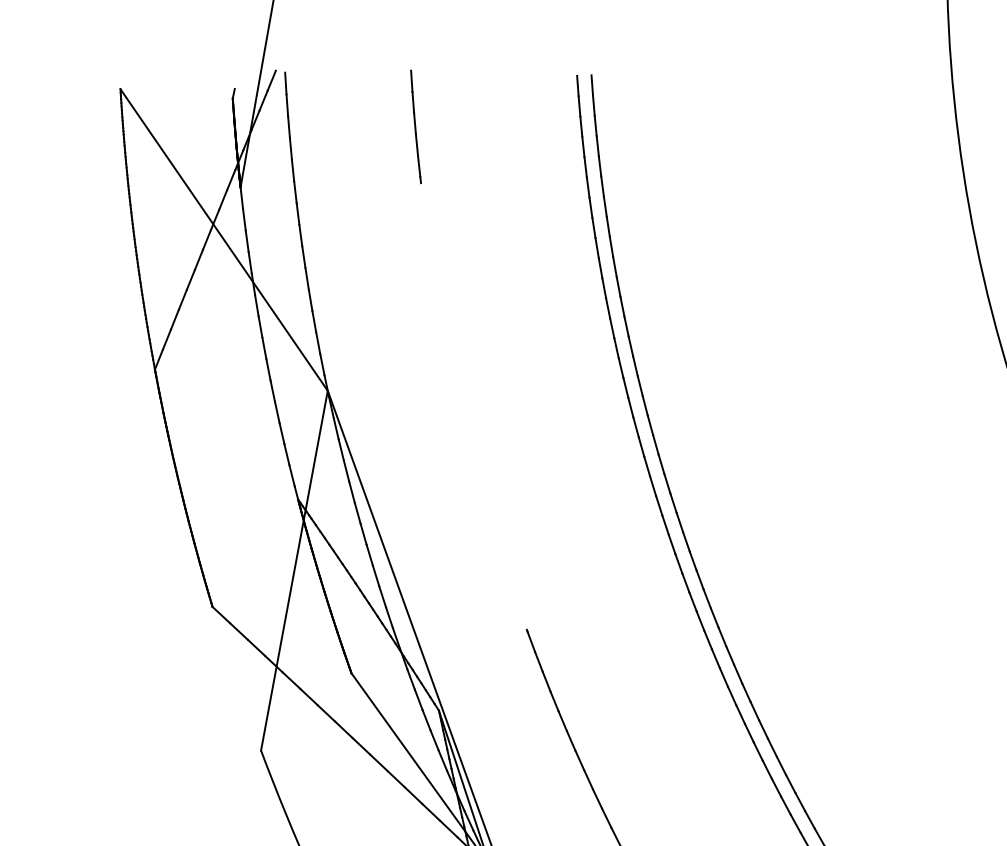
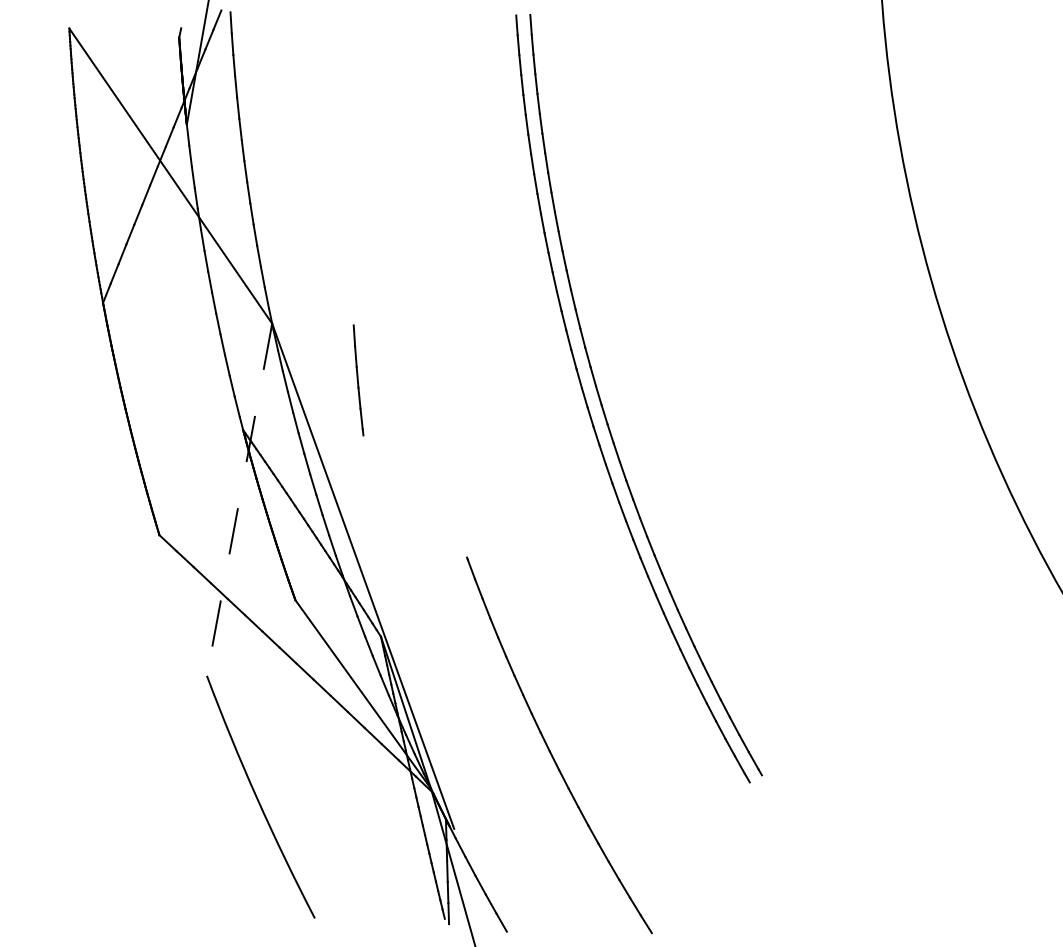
line: (415, 126) -> (358, 380), moved
line: (294, 571) -> (239, 500), solid -> dashed

